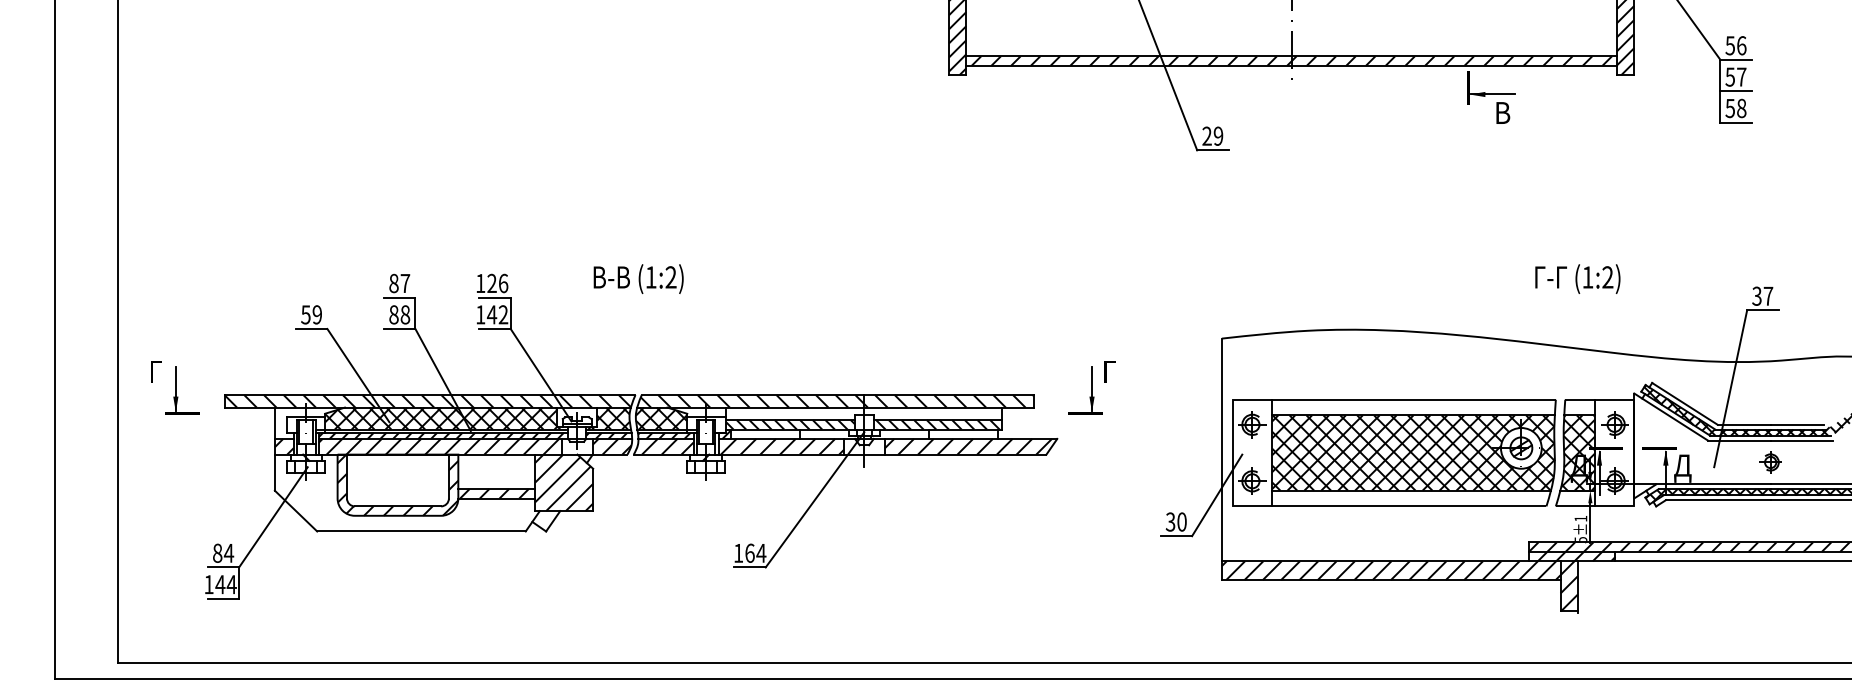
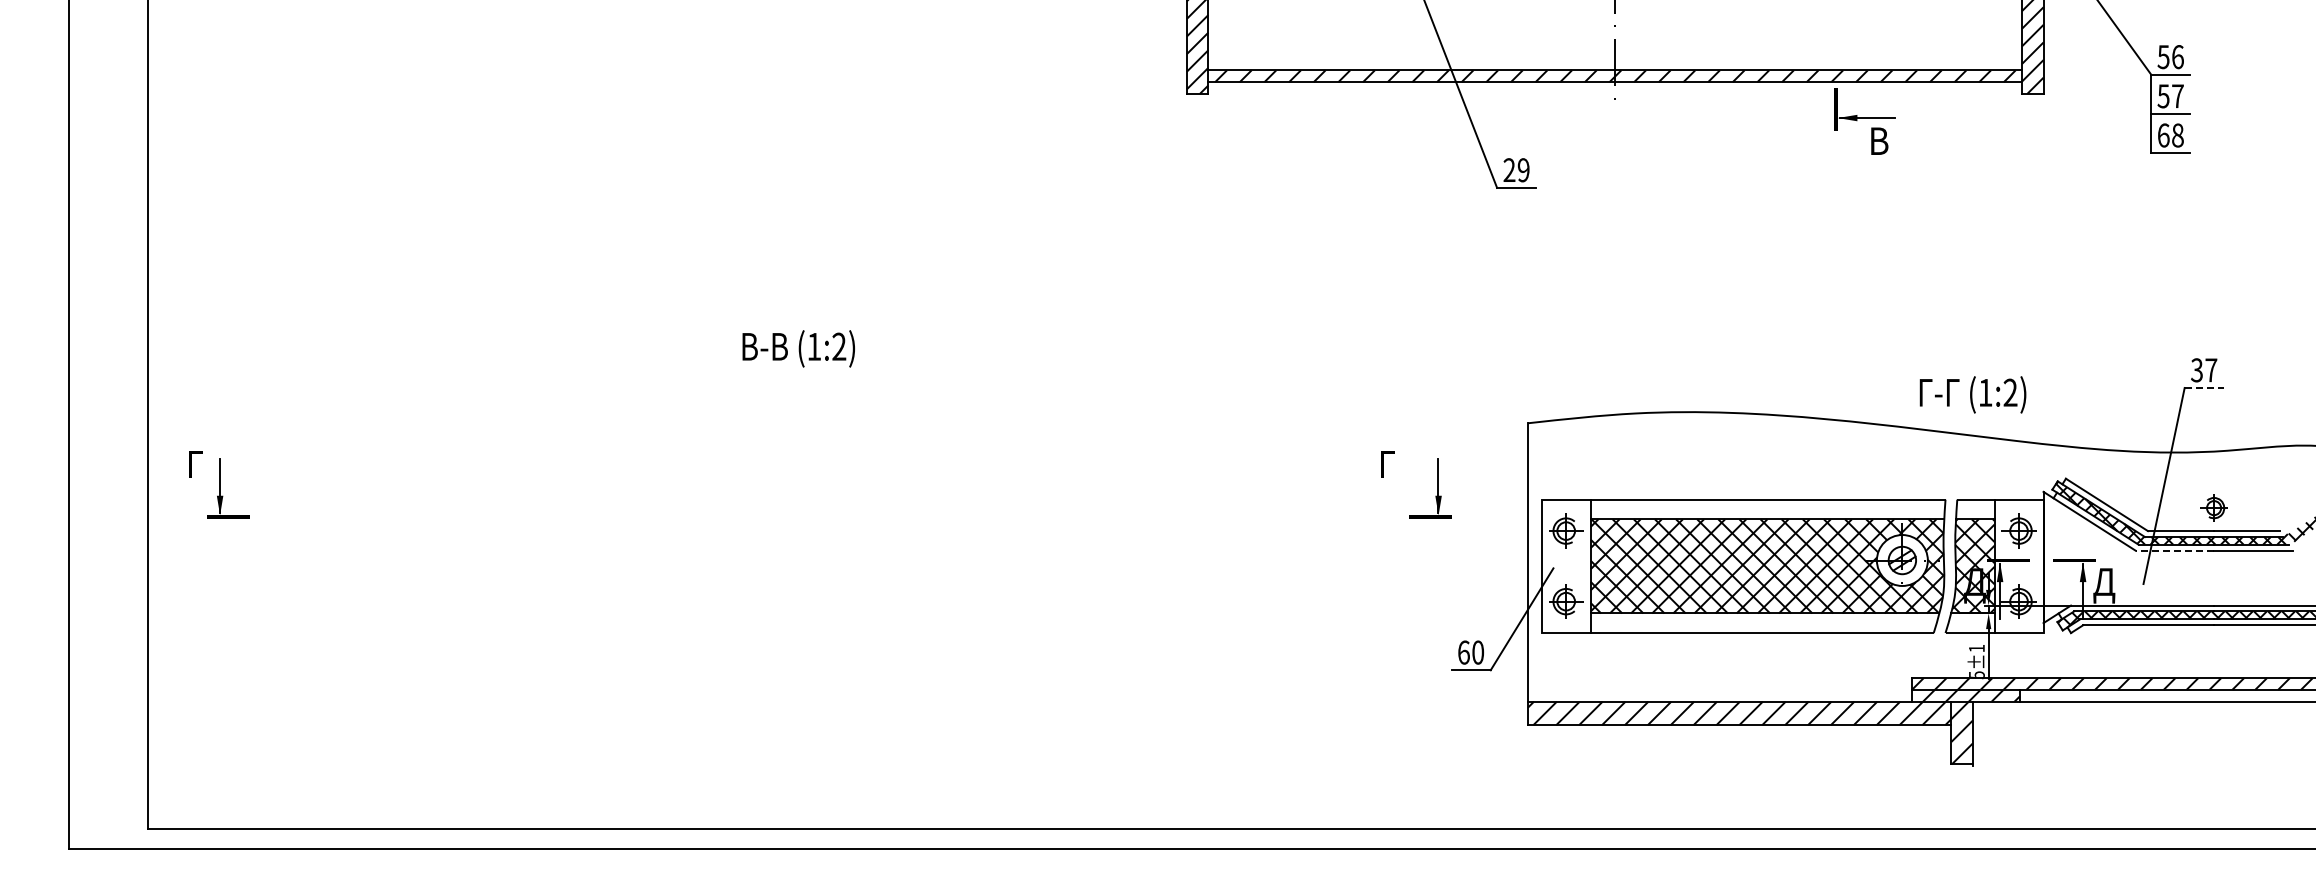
text: (1730, 108) -> (2163, 135), 58 -> 68
text: (1577, 278) -> (1972, 394), moved
line: (1762, 310) -> (2204, 387), solid -> dashed
part: (1091, 390) -> (1437, 488), moved
part: (631, 436) -> (789, 545), removed
line: (1738, 440) -> (2174, 550), solid -> dashed
part: (1770, 461) -> (2213, 507), moved
text: (1170, 521) -> (1463, 652), 30 -> 60

